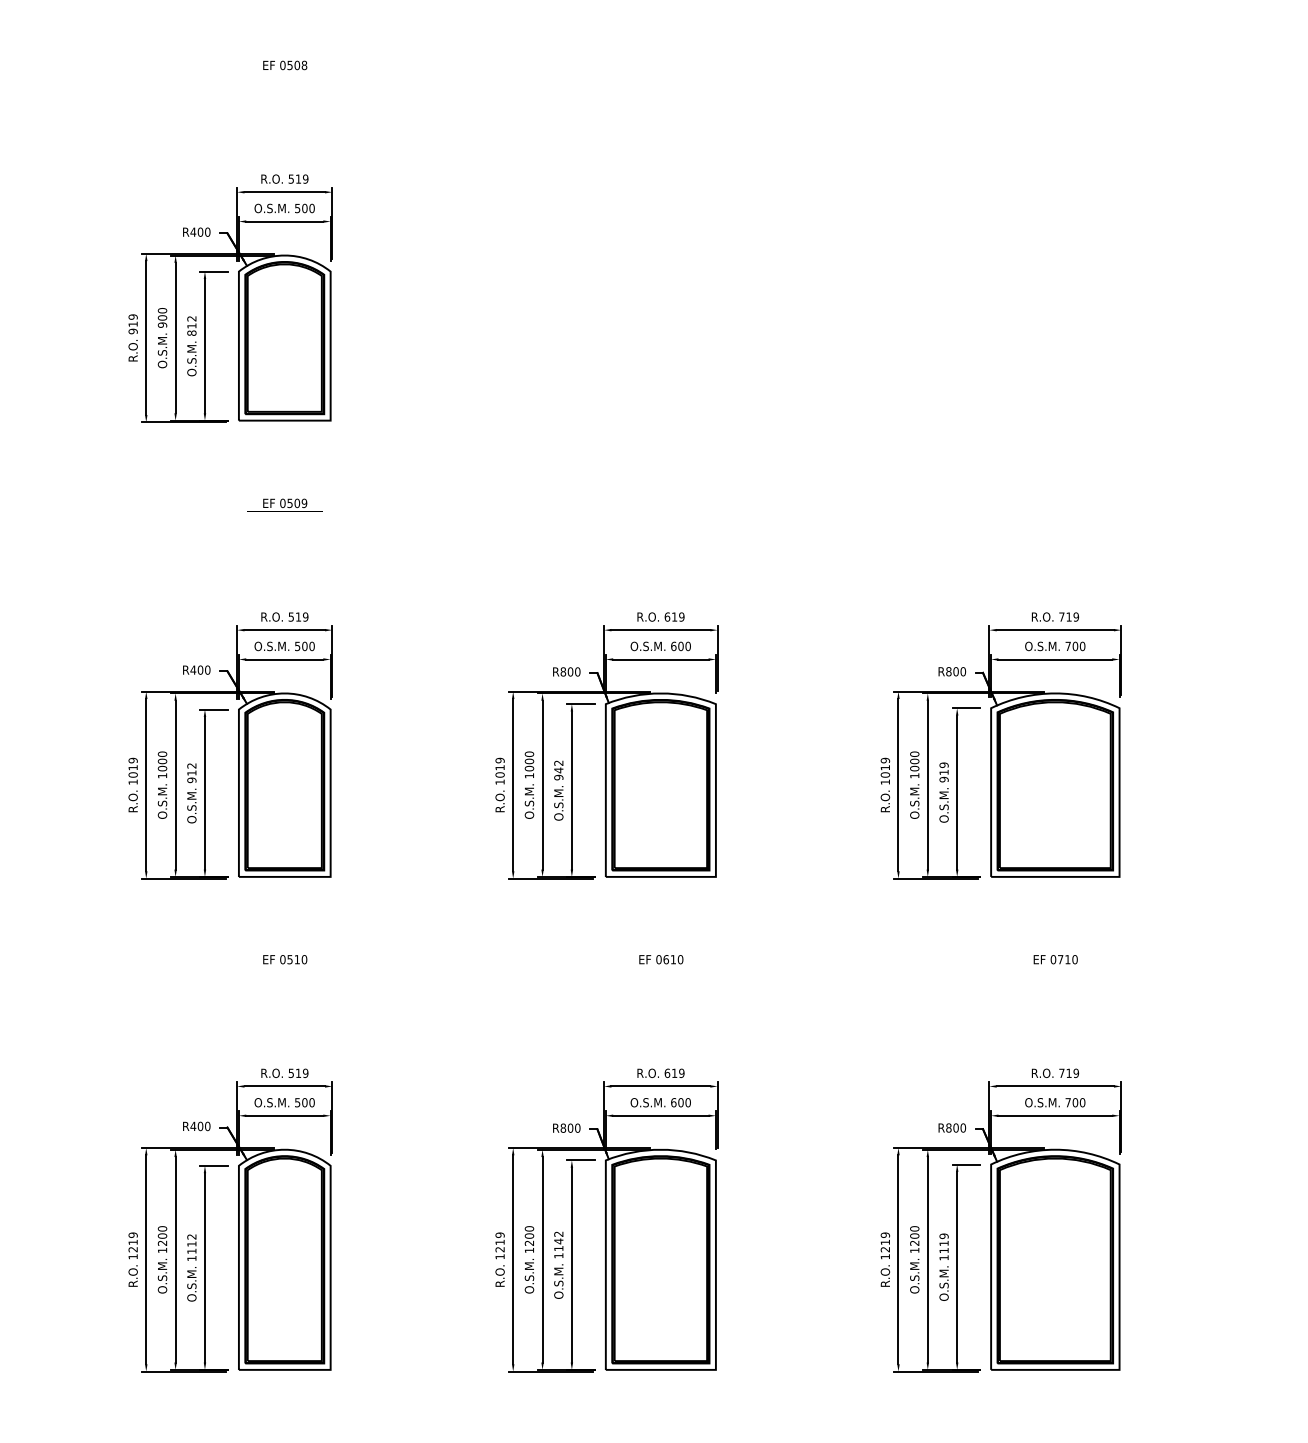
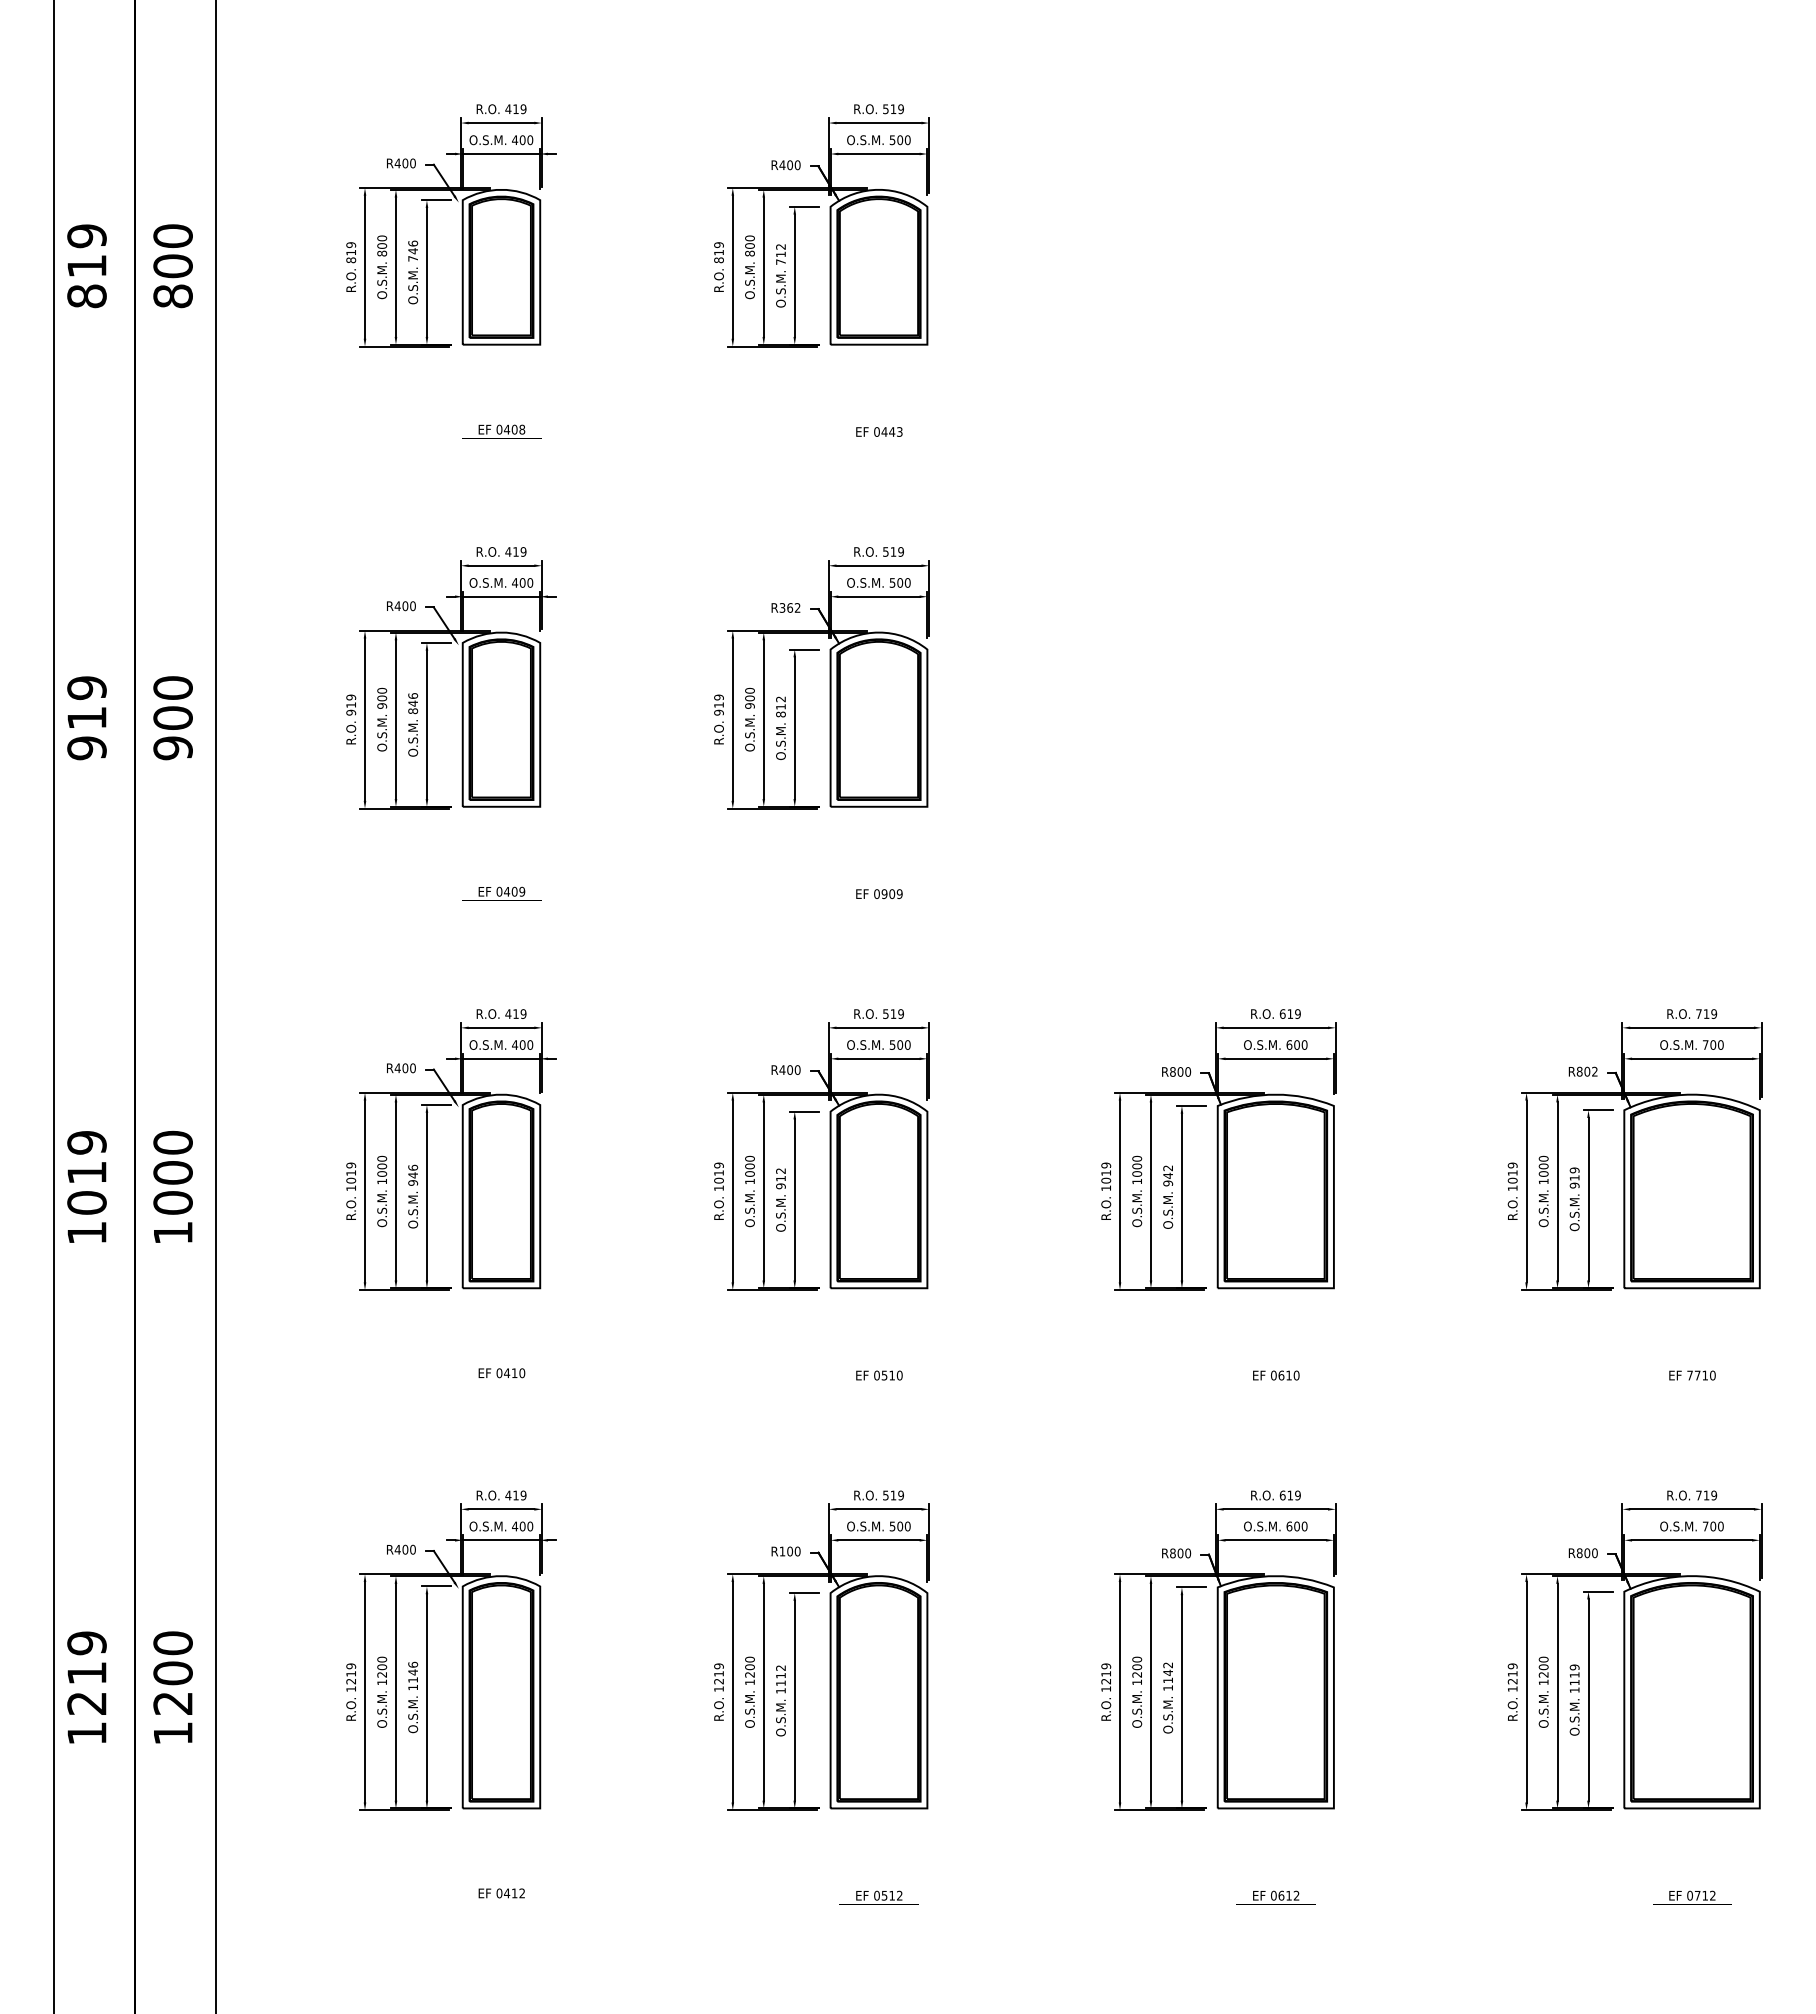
text: (296, 64) -> (891, 431), 0508 -> 0443
text: (199, 231) -> (789, 607), R400 -> R362
text: (290, 502) -> (884, 893), 0509 -> 0909
text: (962, 671) -> (1594, 1071), R800 -> R802
text: (1053, 959) -> (1690, 1375), 0710 -> 7710
text: (193, 1126) -> (782, 1551), R400 -> R100

